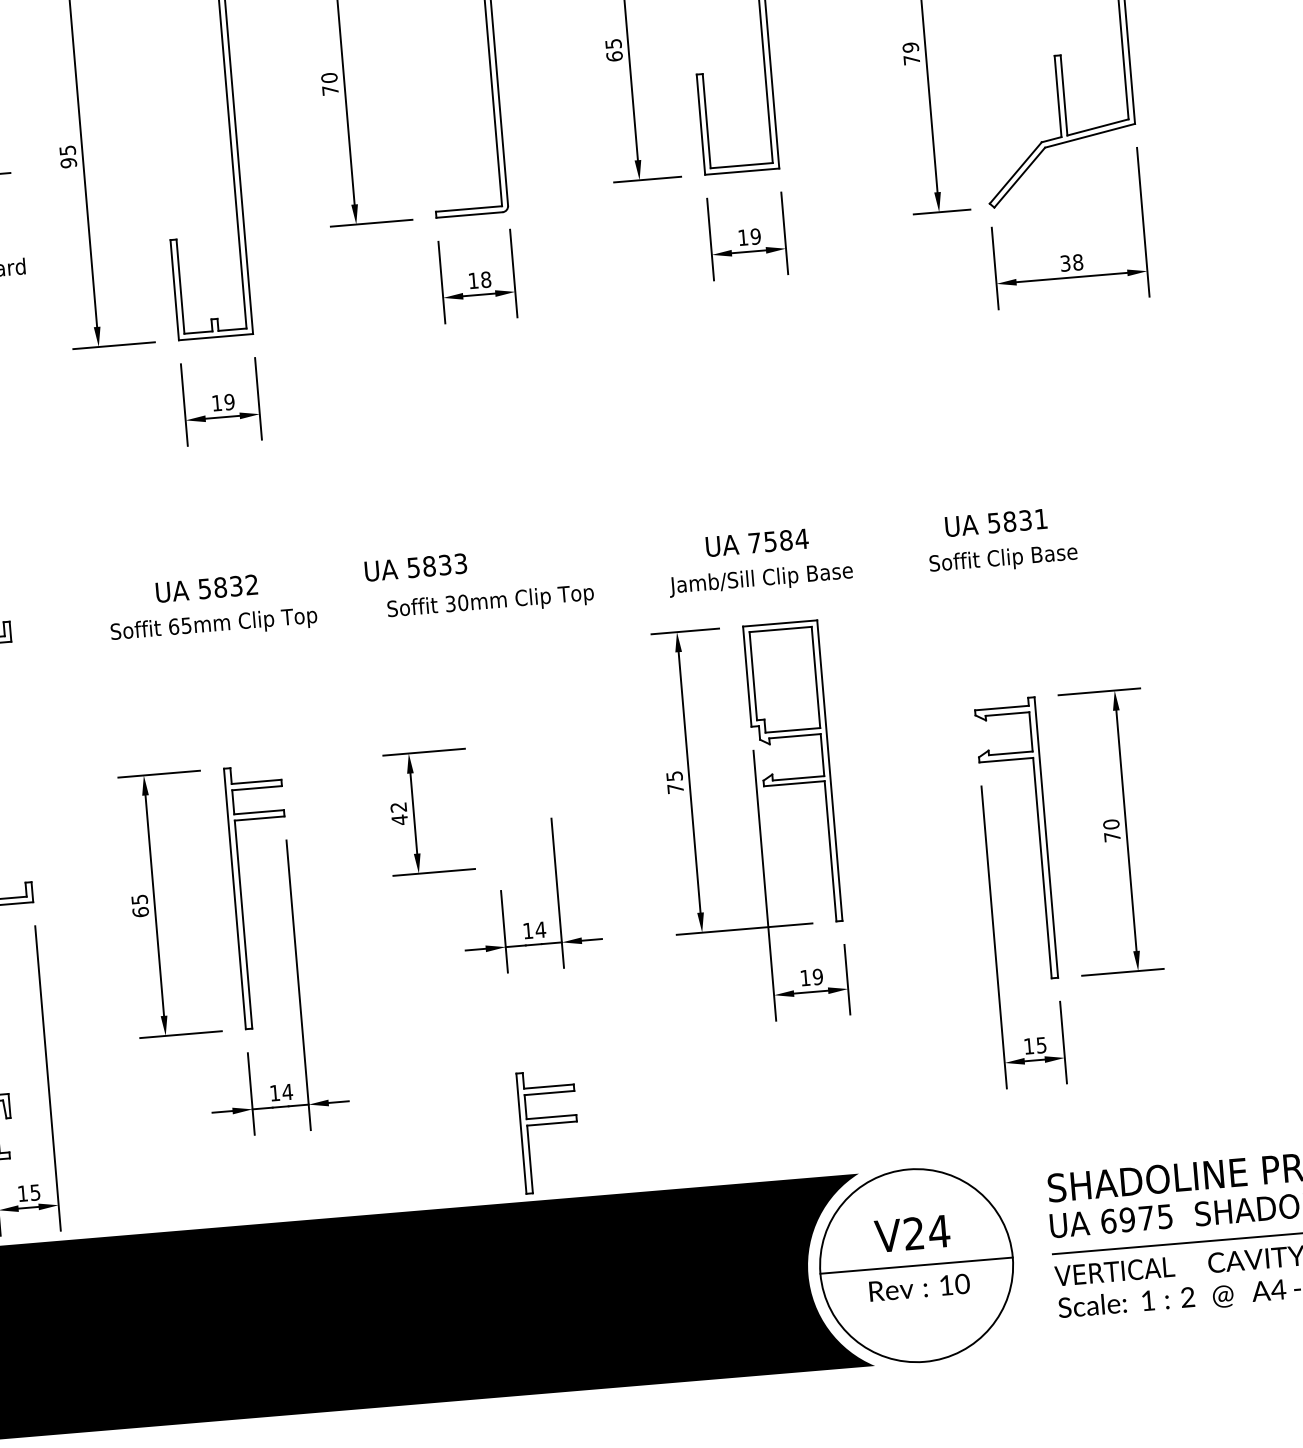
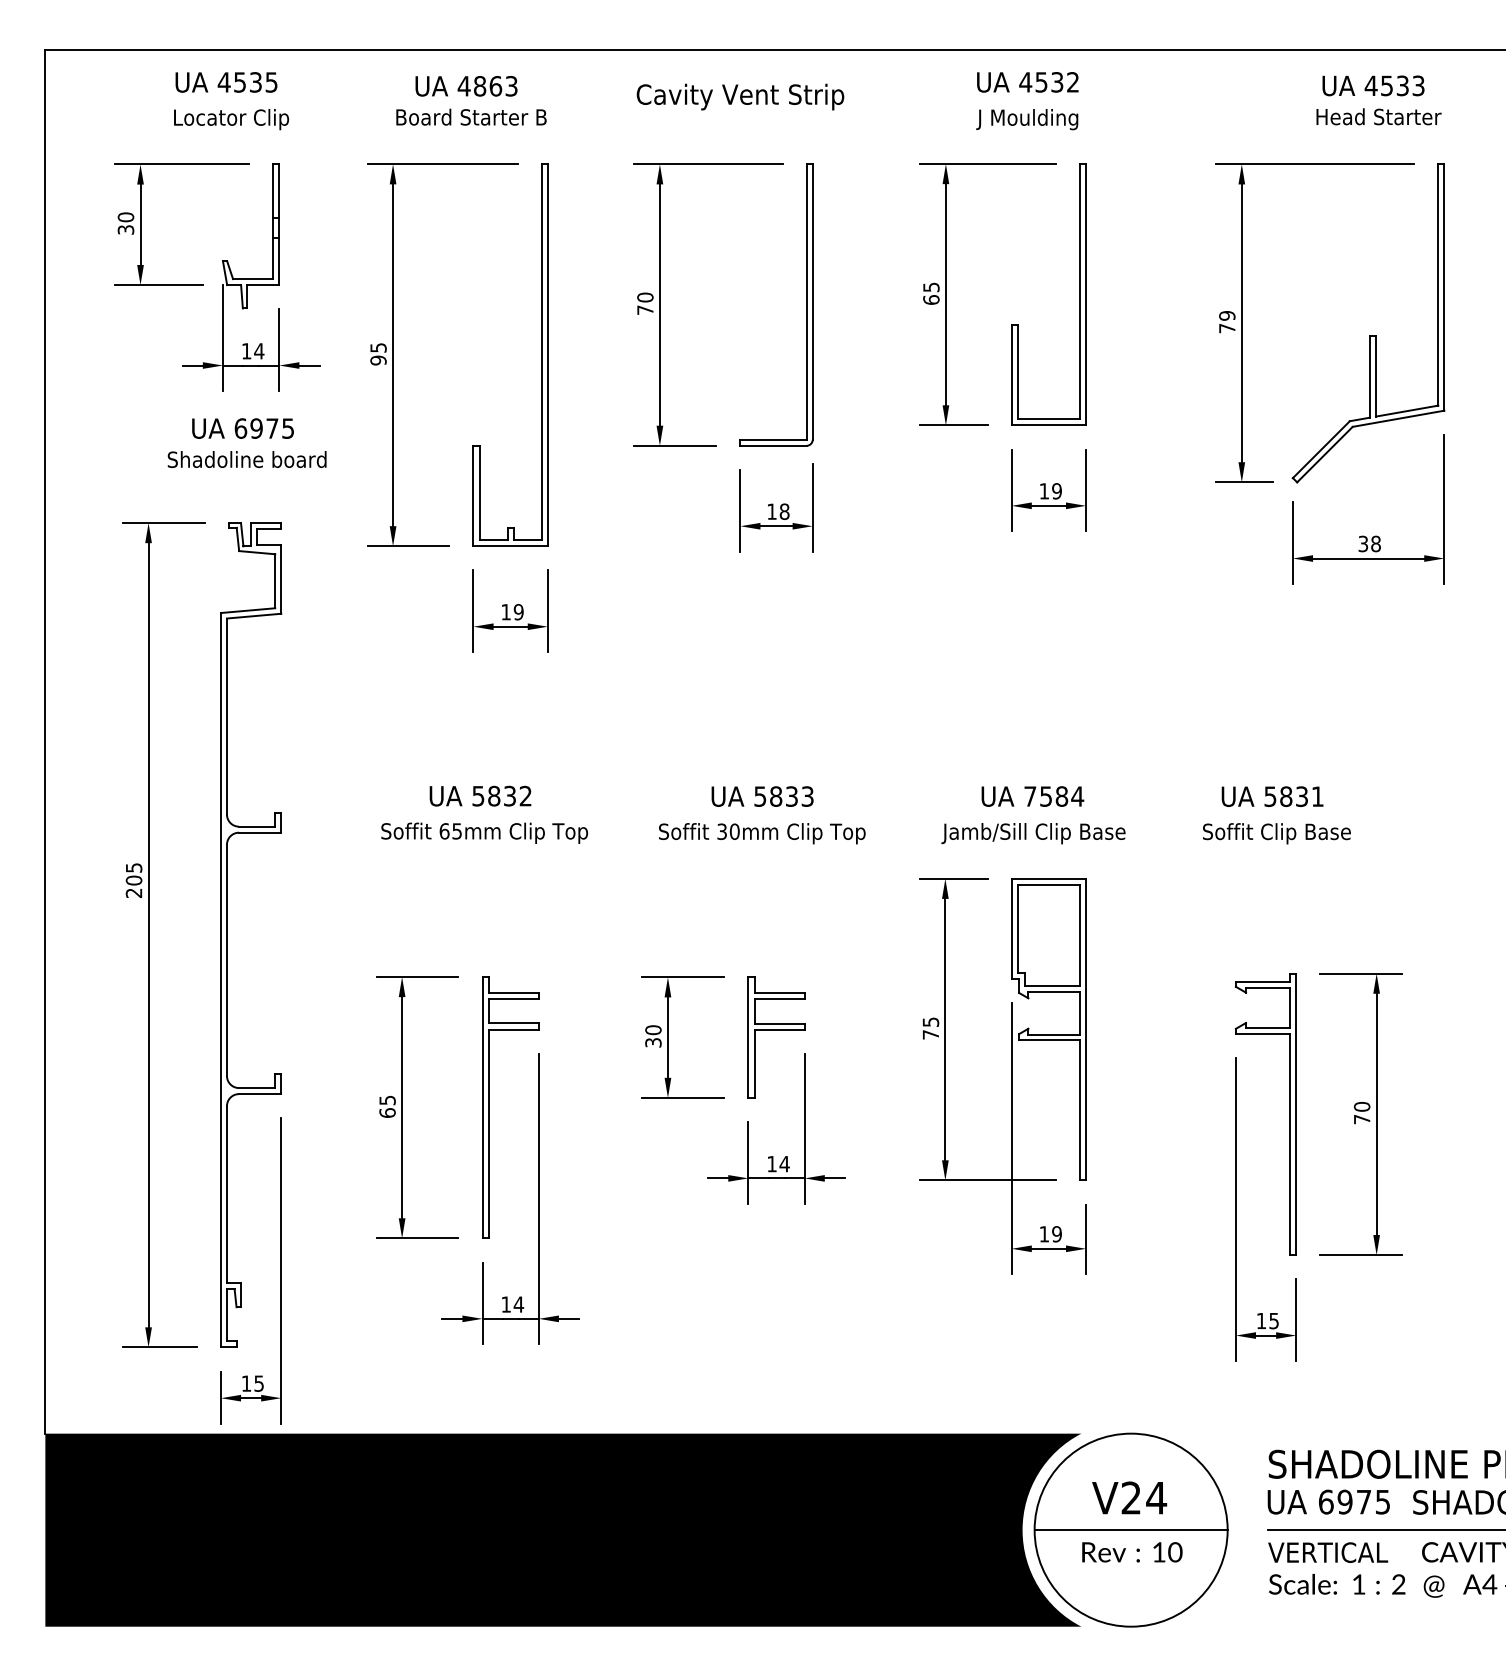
text: (415, 567) -> (762, 796), moved
text: (399, 813) -> (653, 1036), 42 -> 30
part: (548, 1124) -> (776, 1030), moved

